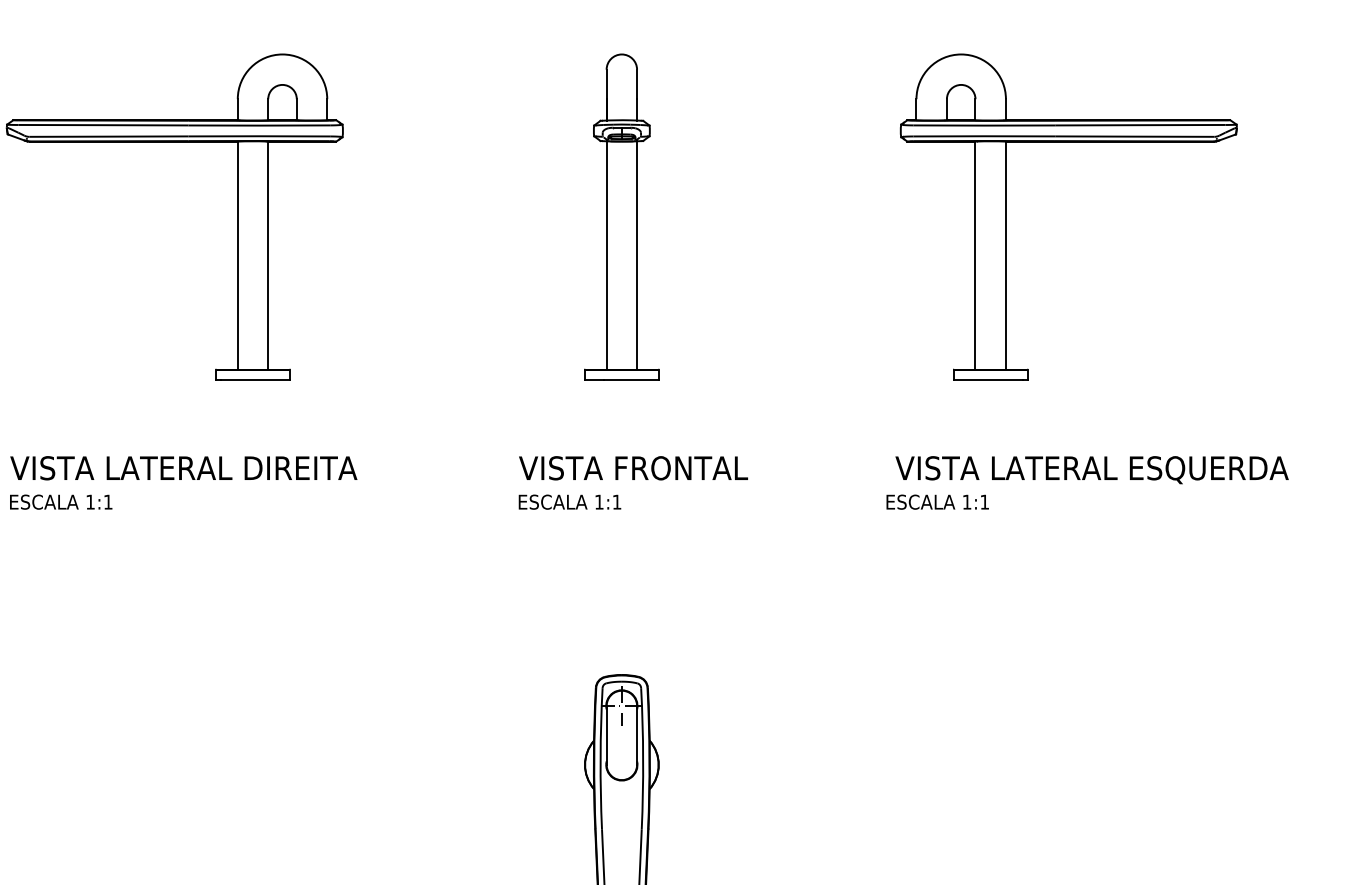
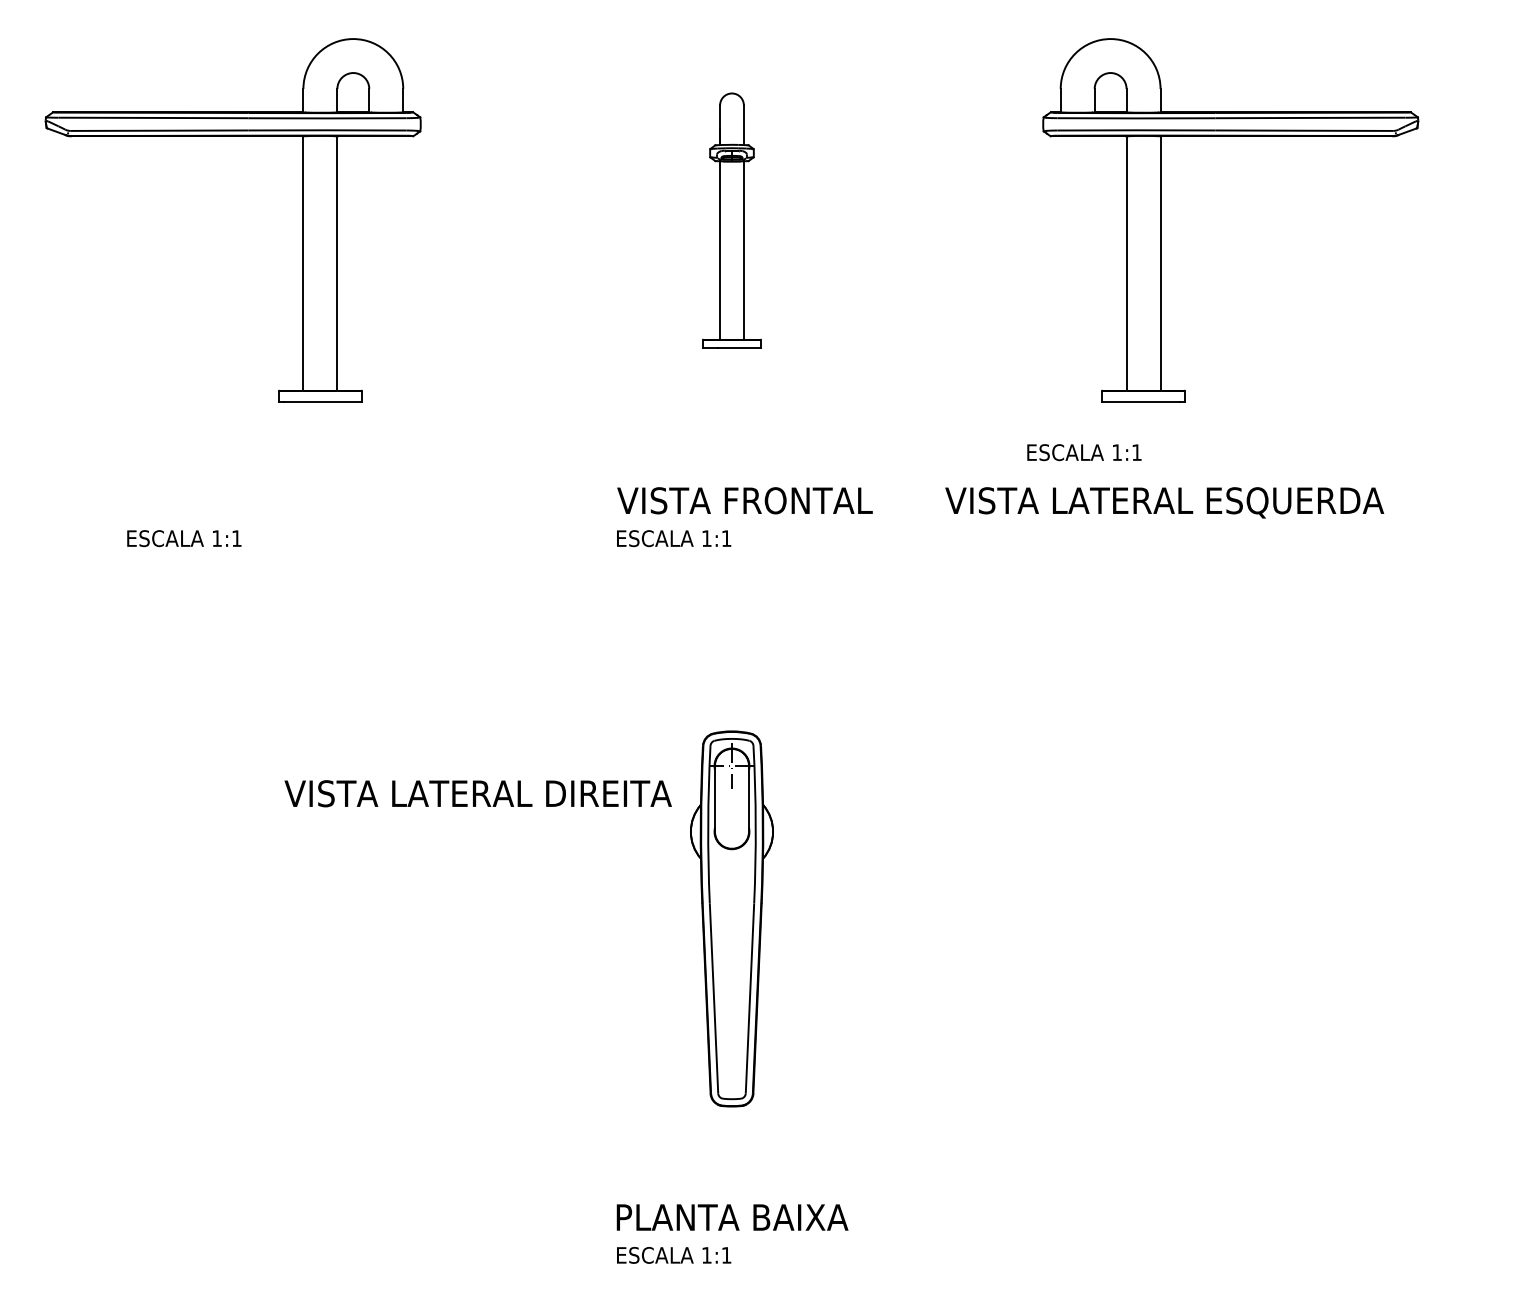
part: (621, 217) -> (731, 220), size x0.7
text: (183, 468) -> (477, 793), moved
text: (1091, 469) -> (1164, 502), moved
text: (61, 502) -> (184, 538), moved
text: (937, 502) -> (1084, 452), moved

